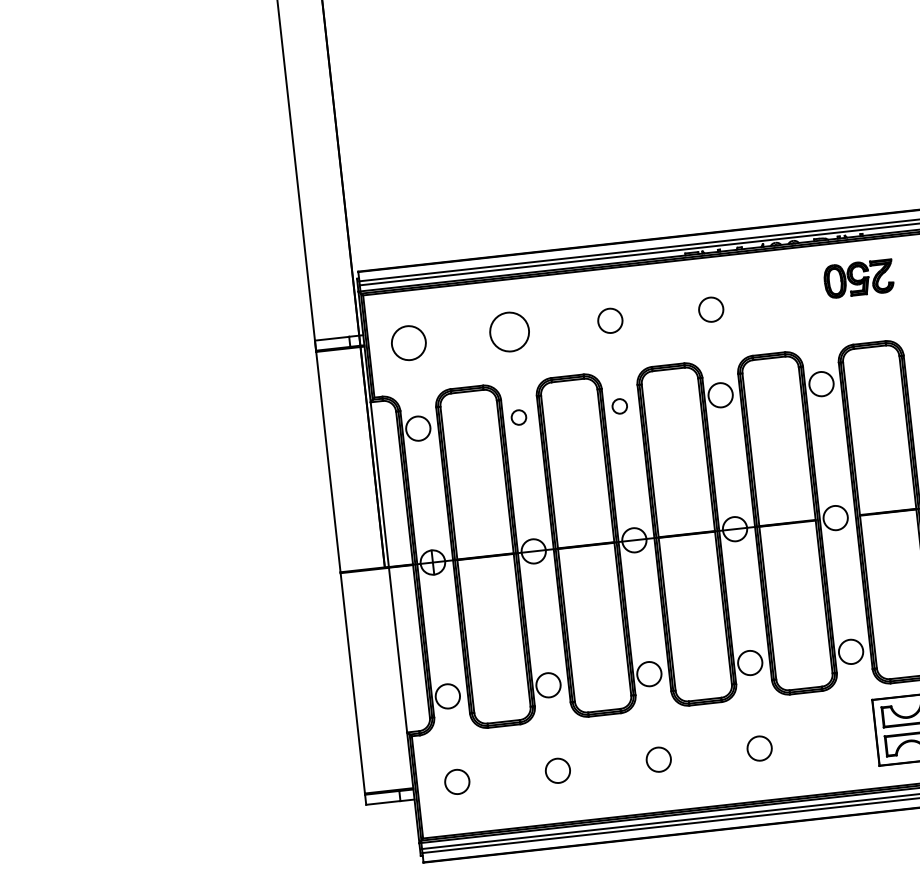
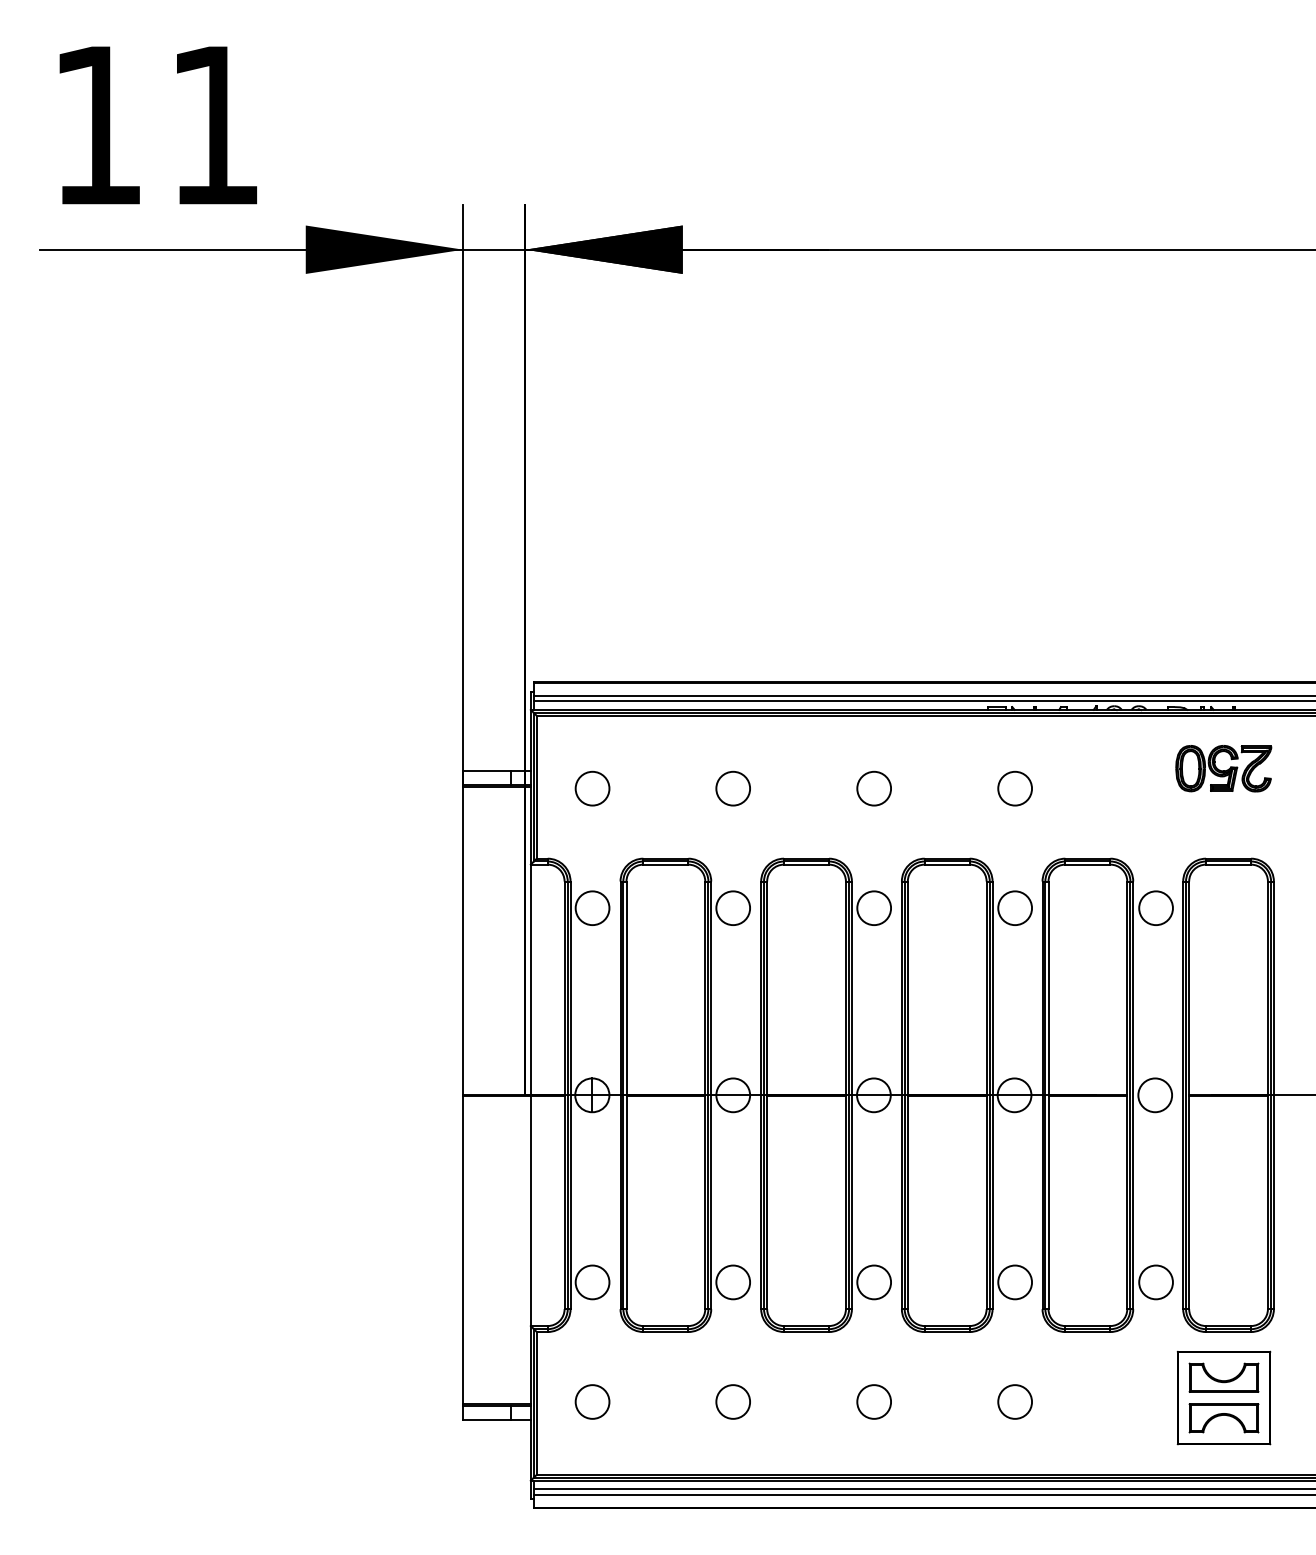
circle: (508, 331) -> (732, 788), size x0.62
circle: (408, 342) -> (592, 788), size x0.71
circle: (620, 406) -> (874, 908), size x1.67
circle: (519, 417) -> (733, 908), size x1.67

